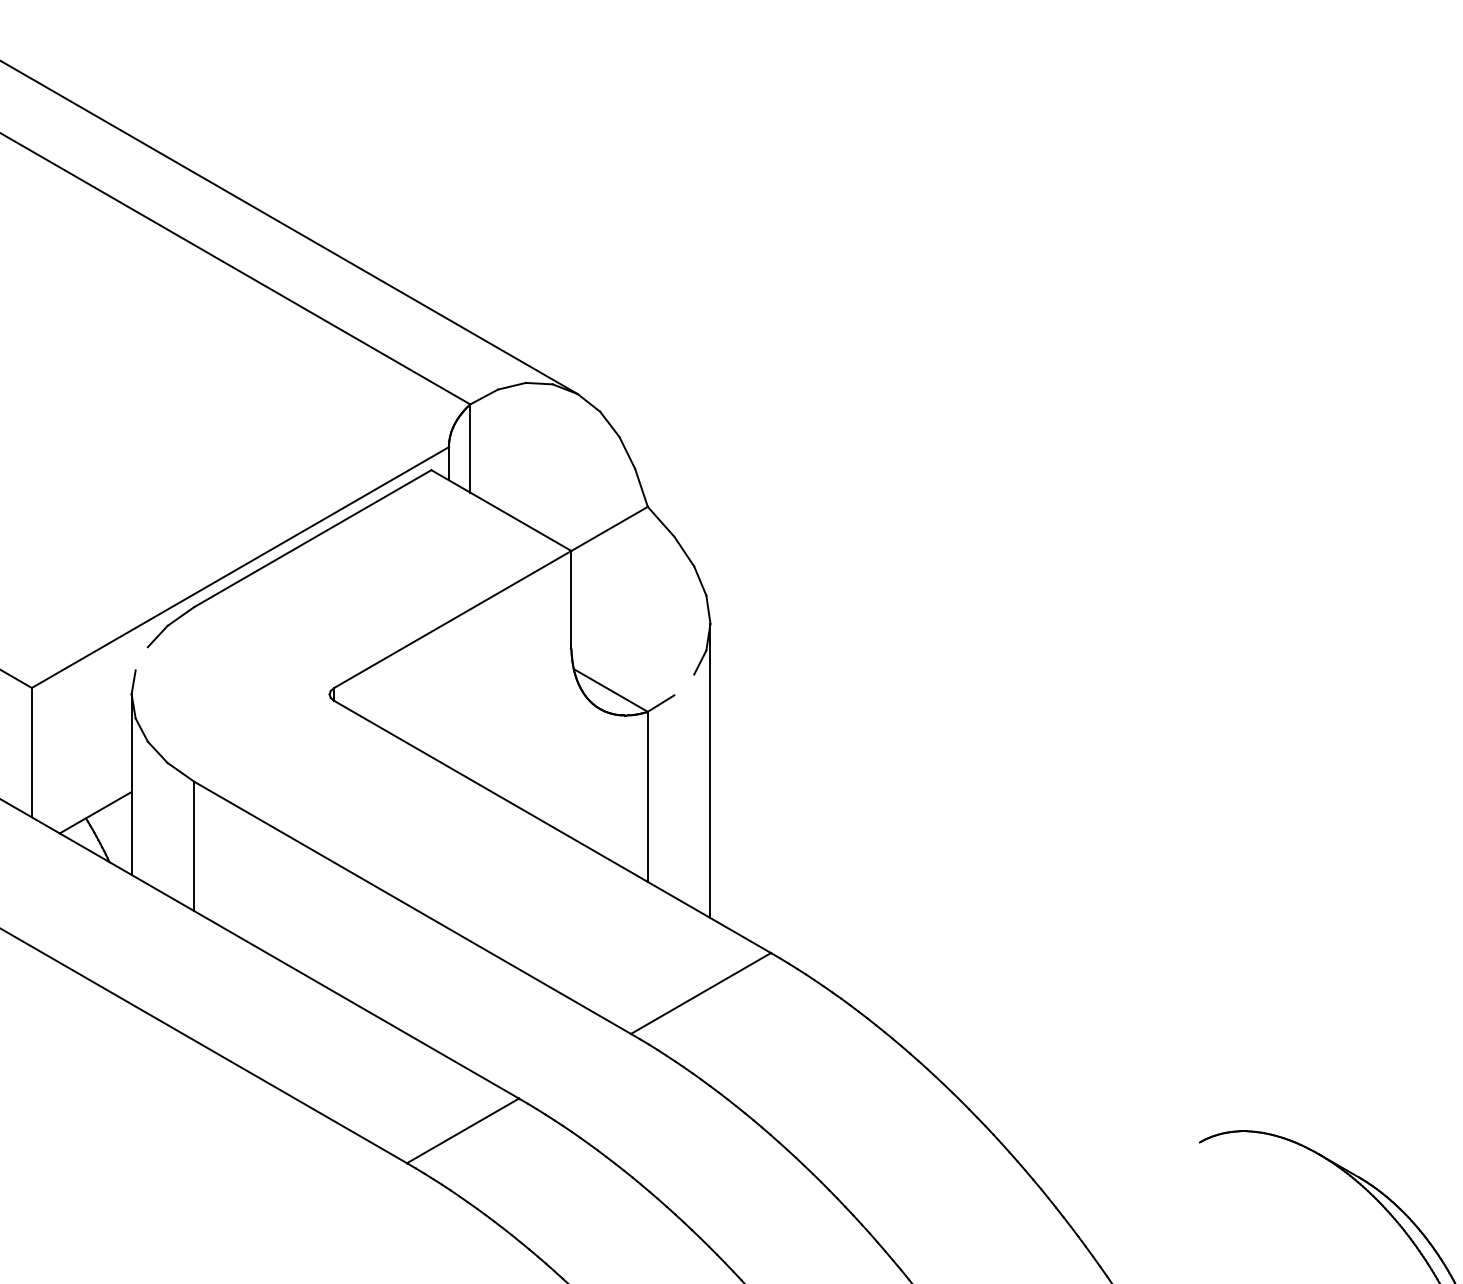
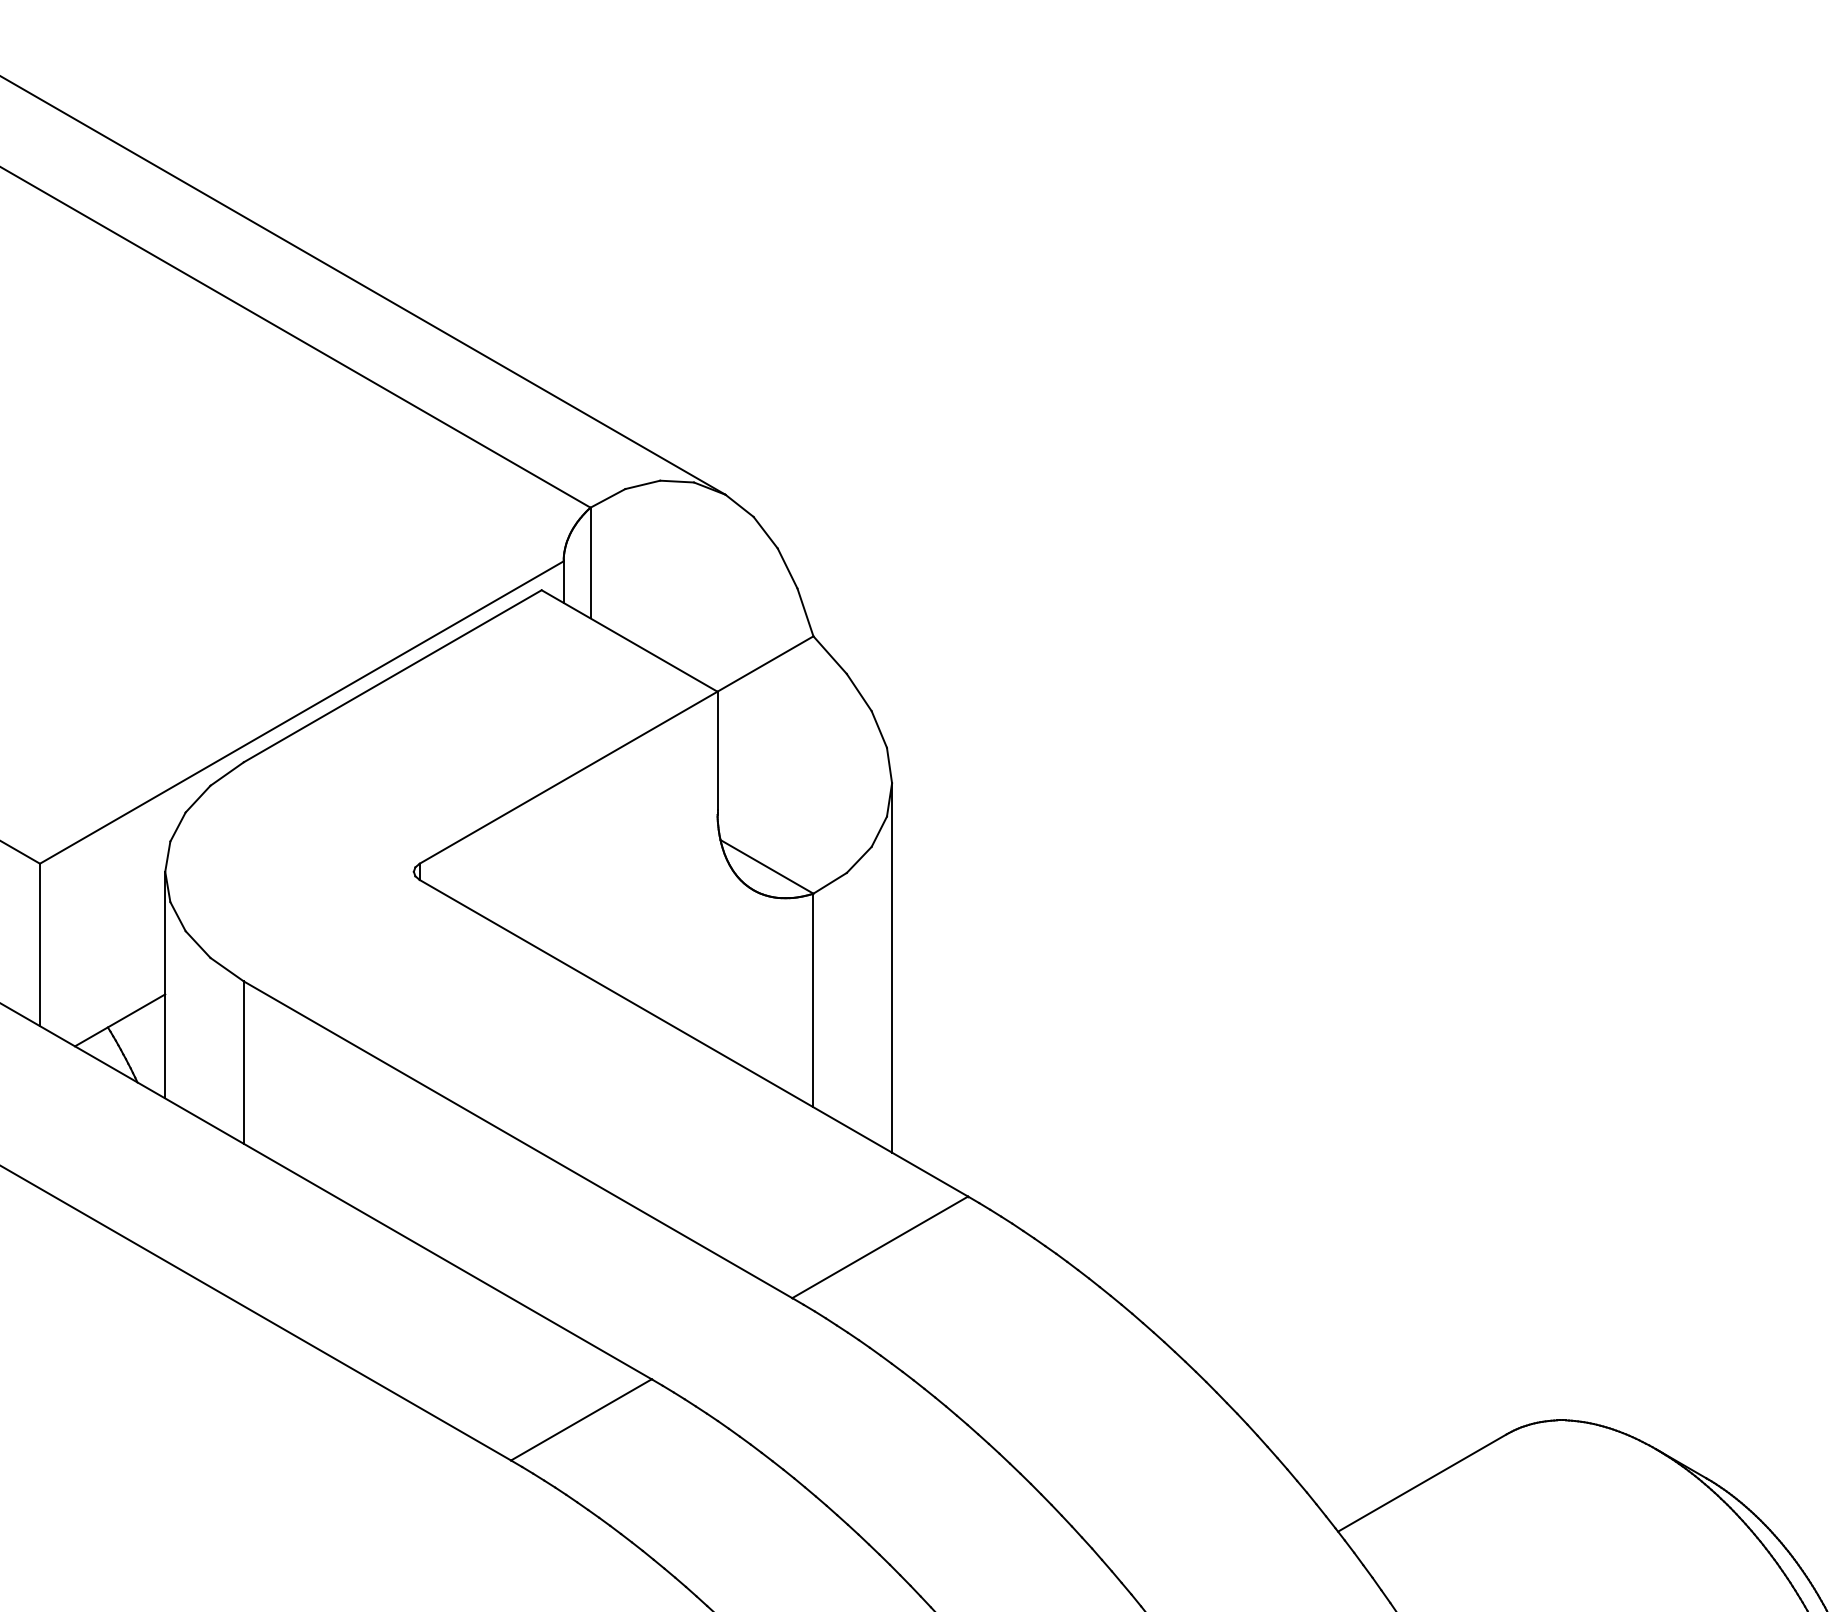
line: (141, 658) -> (177, 826), added
line: (683, 684) -> (858, 859), added
line: (1132, 1180) -> (1422, 1482), added

